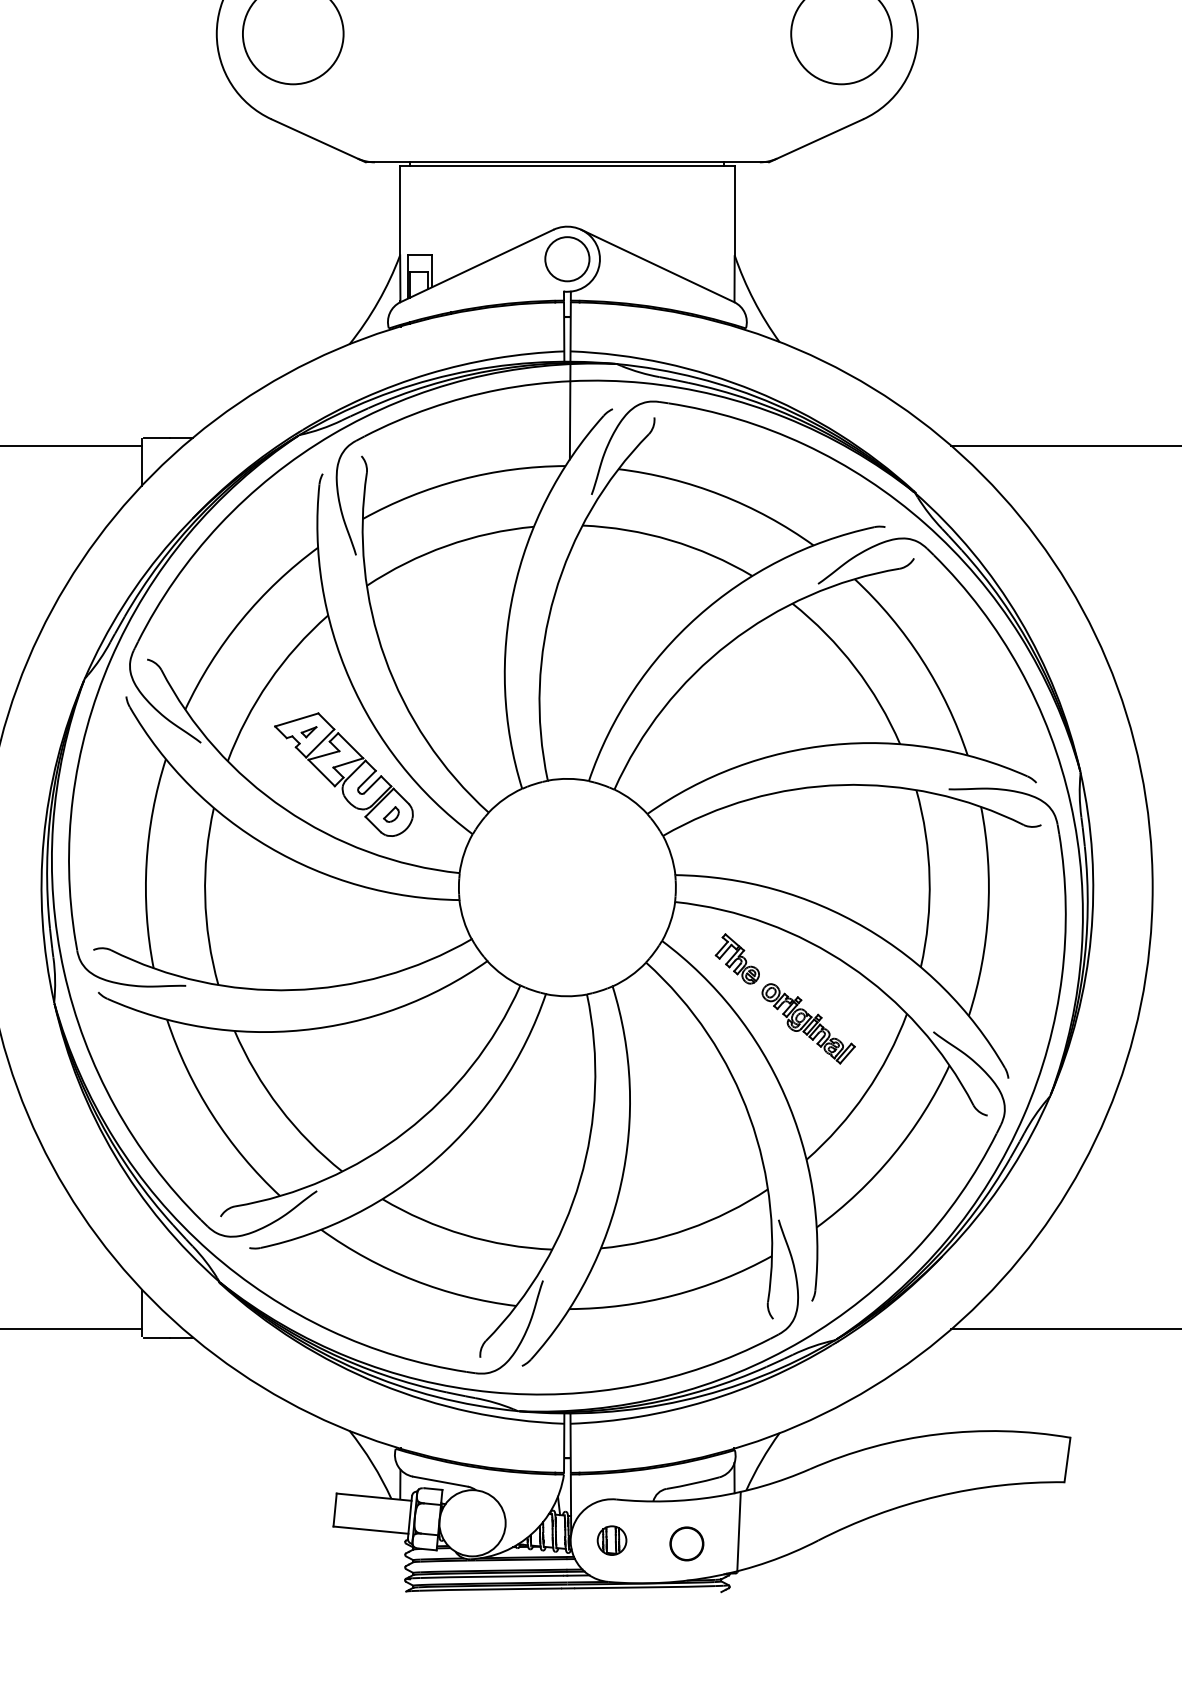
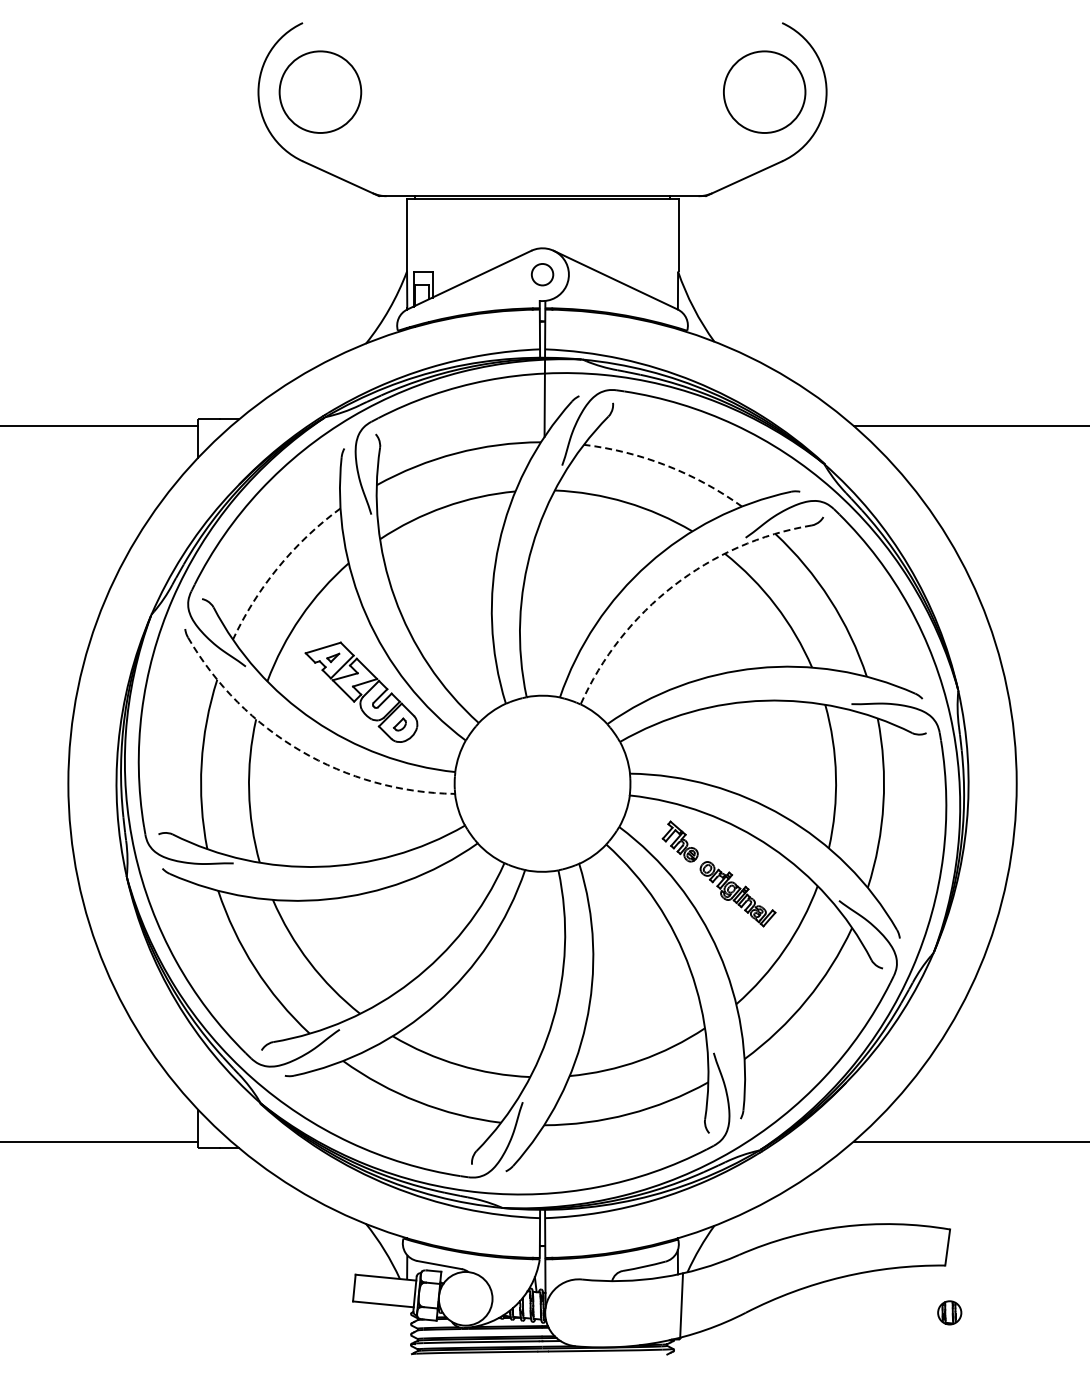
circle: (567, 258) -> (542, 274), size x0.6
arc: (720, 494) -> (666, 465), solid -> dashed
arc: (241, 620) -> (278, 567), solid -> dashed
arc: (729, 642) -> (673, 585), solid -> dashed
arc: (268, 847) -> (300, 751), solid -> dashed
part: (611, 1540) -> (949, 1312), moved
circle: (687, 1543) -> (639, 1315), removed

